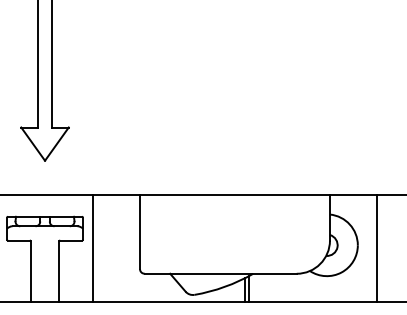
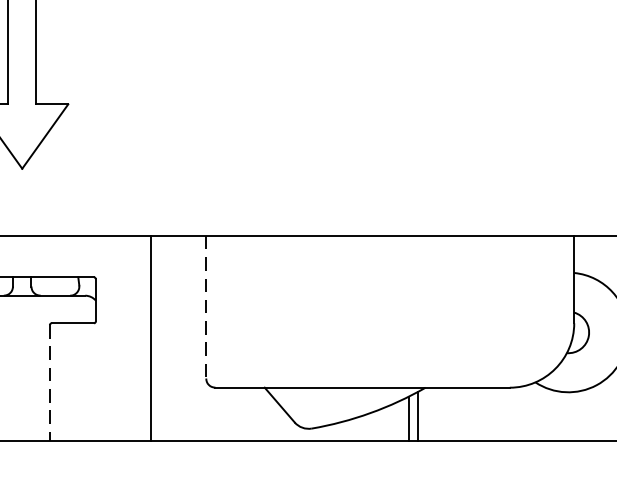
line: (140, 232) -> (207, 307), solid -> dashed
line: (92, 248) -> (151, 338), moved
line: (59, 272) -> (50, 385), solid -> dashed

